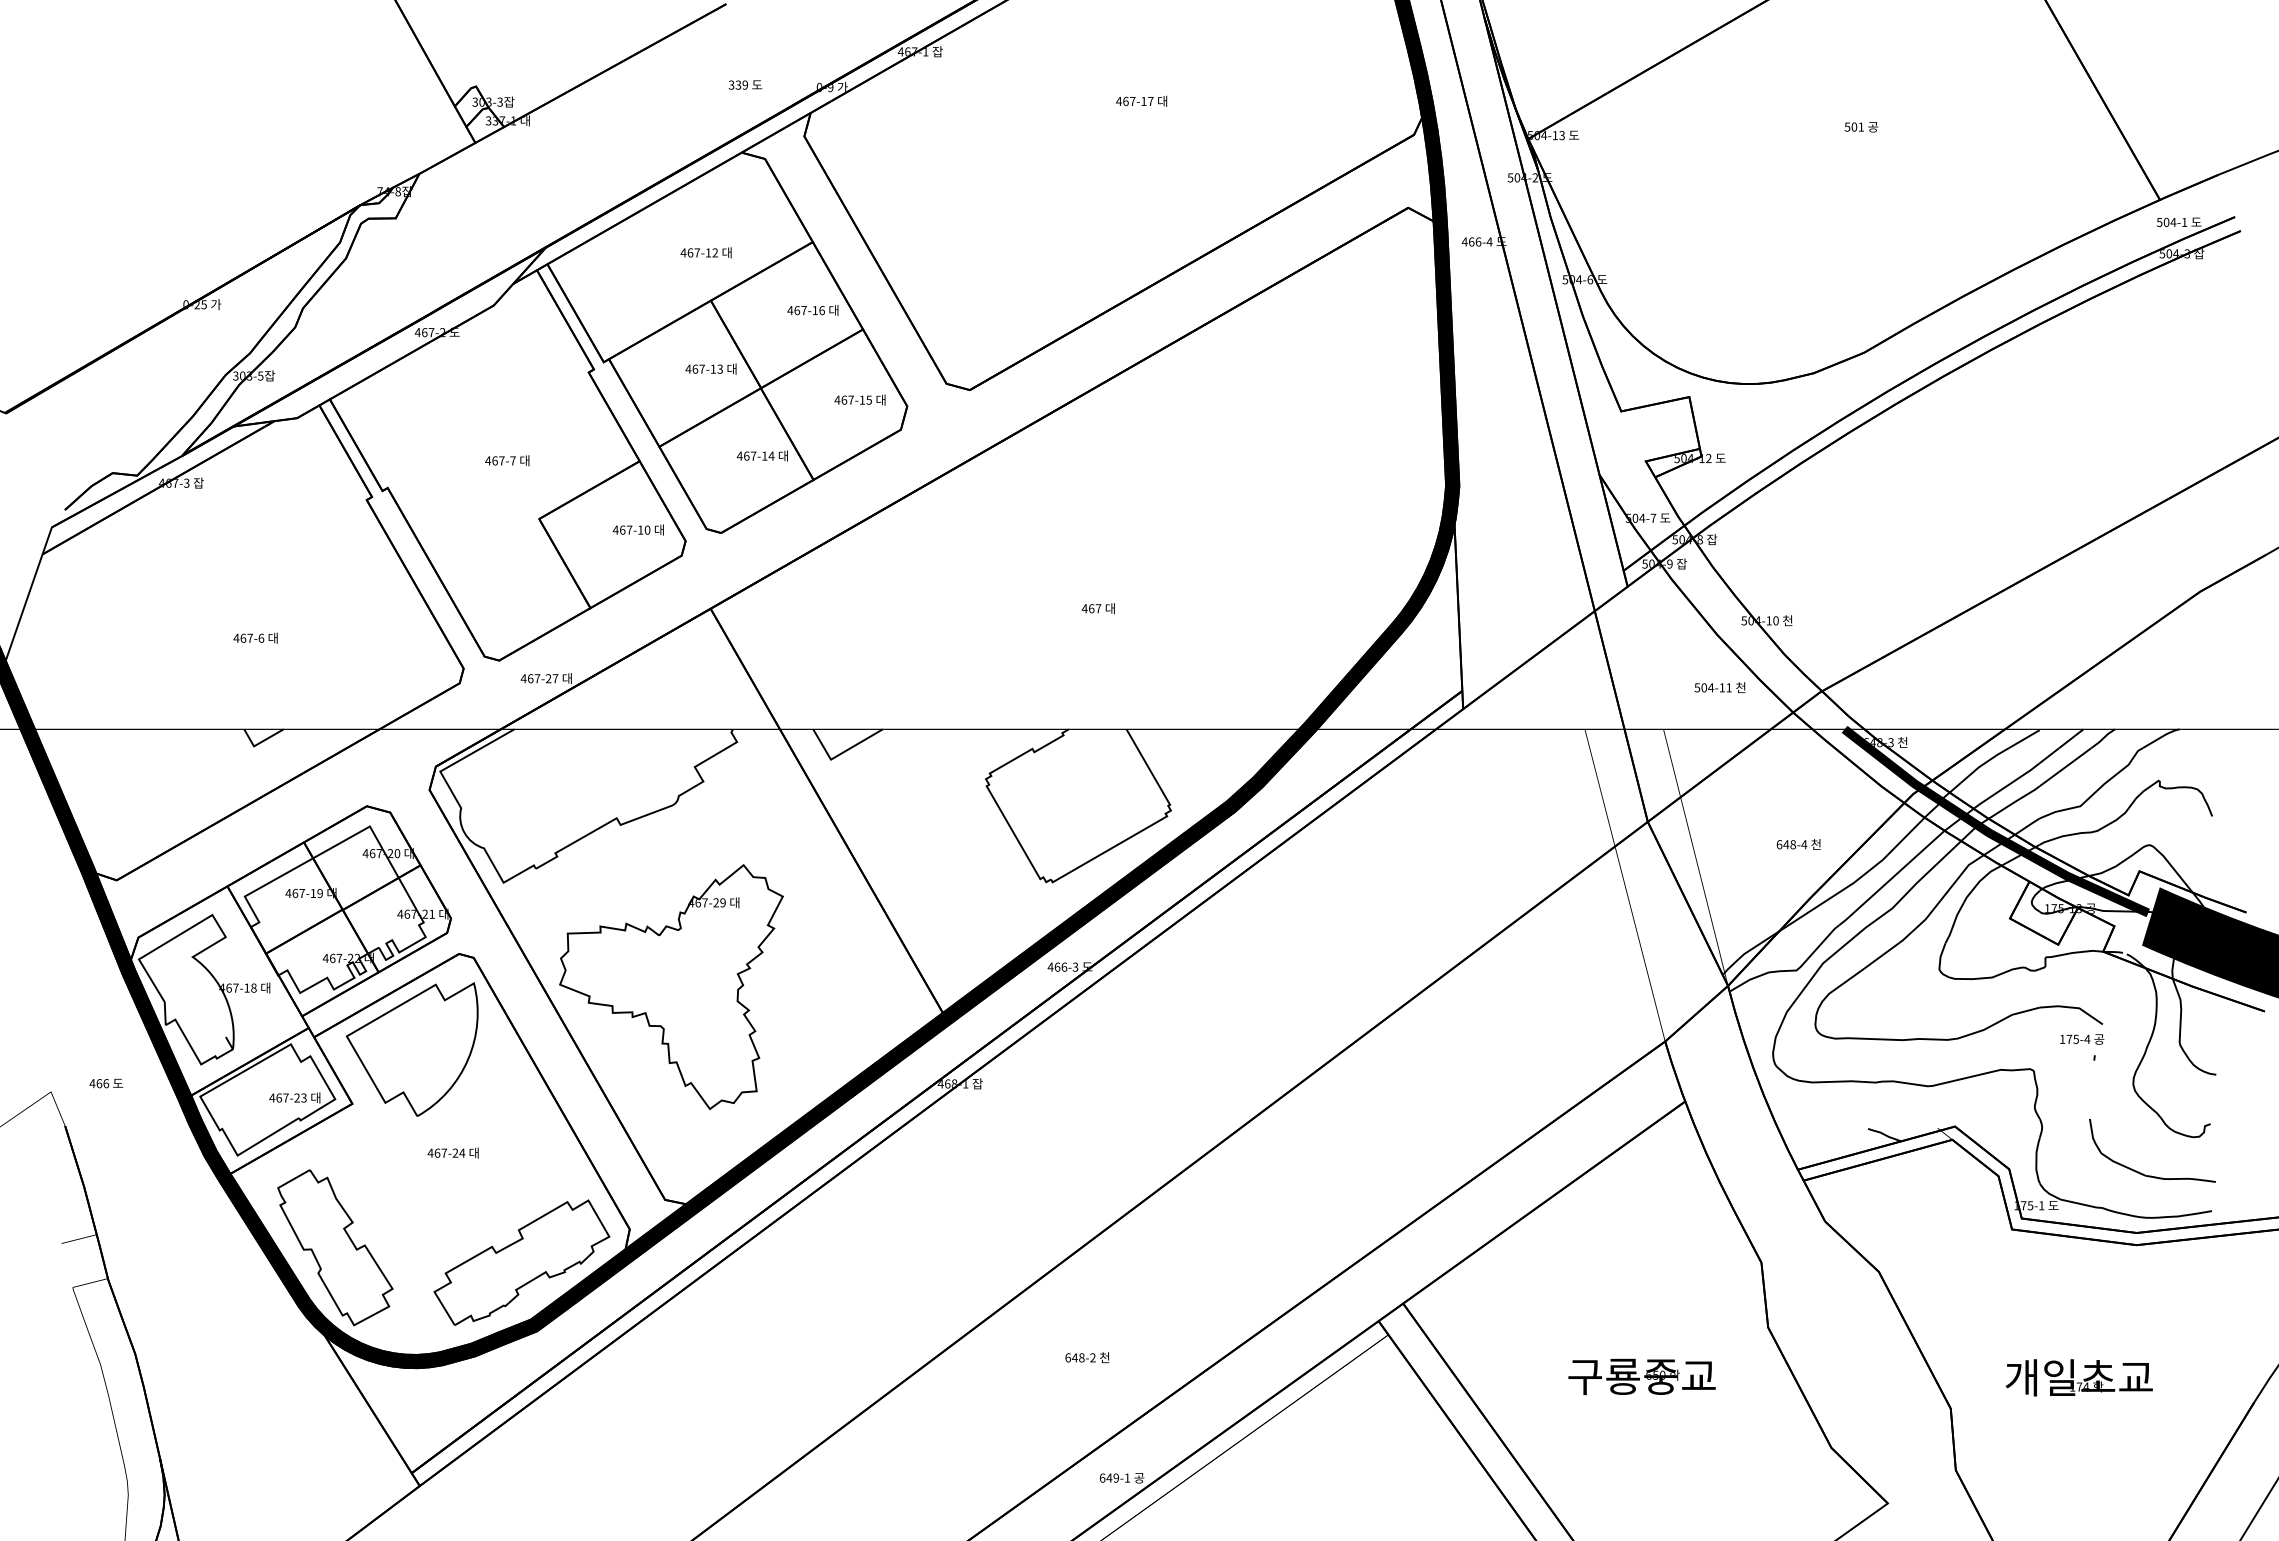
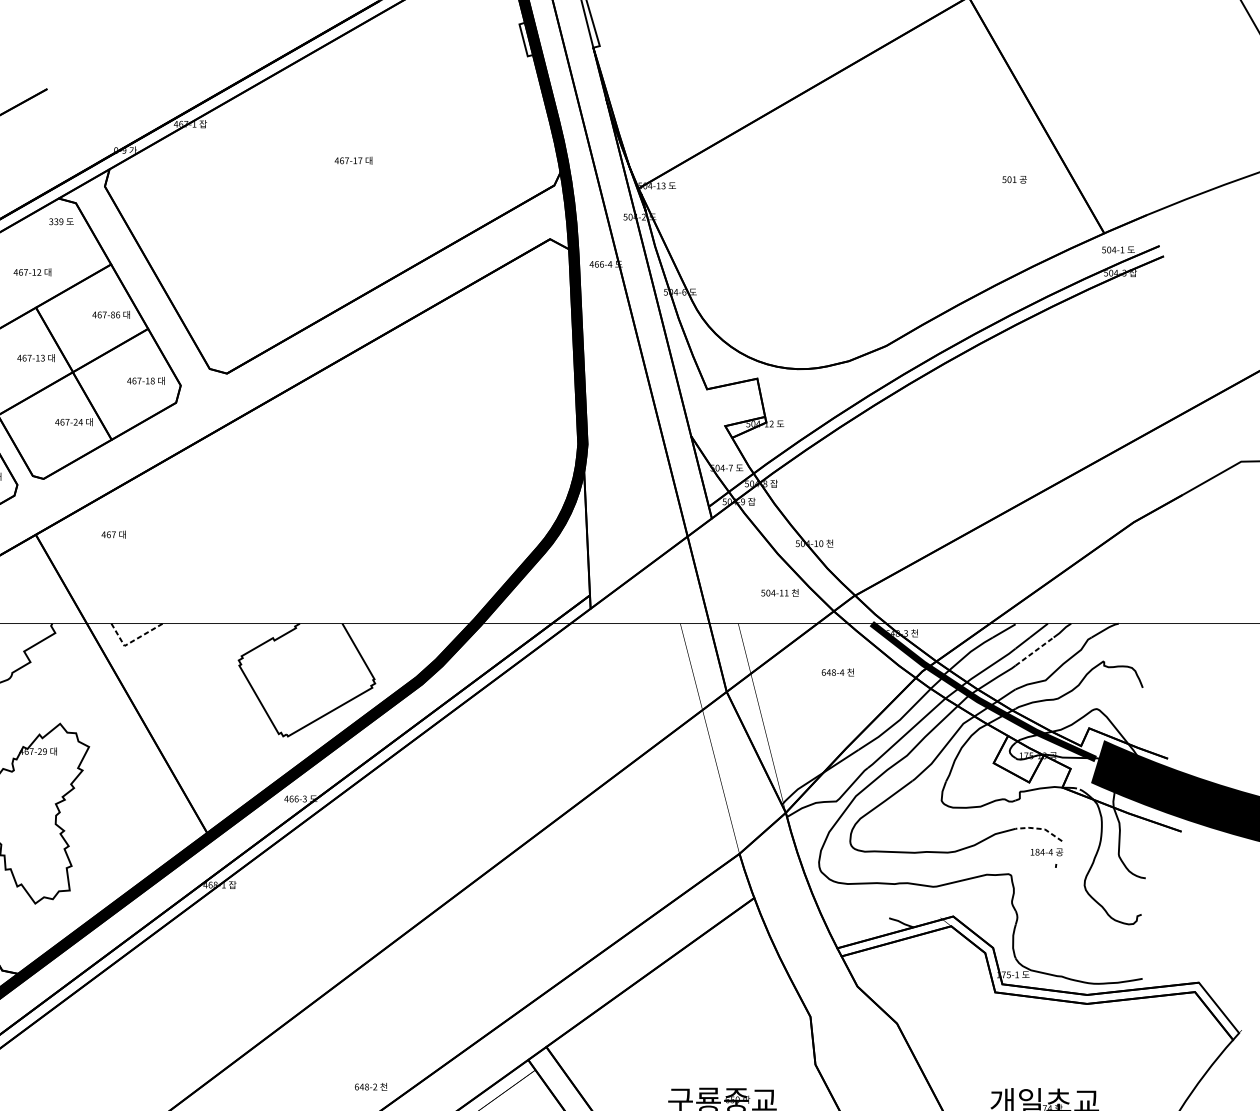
text: (745, 84) -> (61, 221), moved
text: (1860, 127) -> (1014, 180), moved
text: (815, 310) -> (113, 314), 467-16 -> 467-86
text: (869, 399) -> (152, 380), 467-15 -> 467-18
text: (764, 455) -> (75, 421), 467-14 -> 467-24
text: (1097, 608) -> (113, 534), moved
line: (841, 753) -> (132, 641), solid -> dashed
line: (2065, 766) -> (1034, 651), solid -> dashed
text: (1798, 844) -> (837, 672), moved
line: (2073, 1007) -> (1040, 828), solid -> dashed
text: (2072, 1038) -> (1039, 851), 175-4 -> 184-4
part: (2141, 1172) -> (1090, 950), removed
text: (1087, 1357) -> (371, 1086), moved

